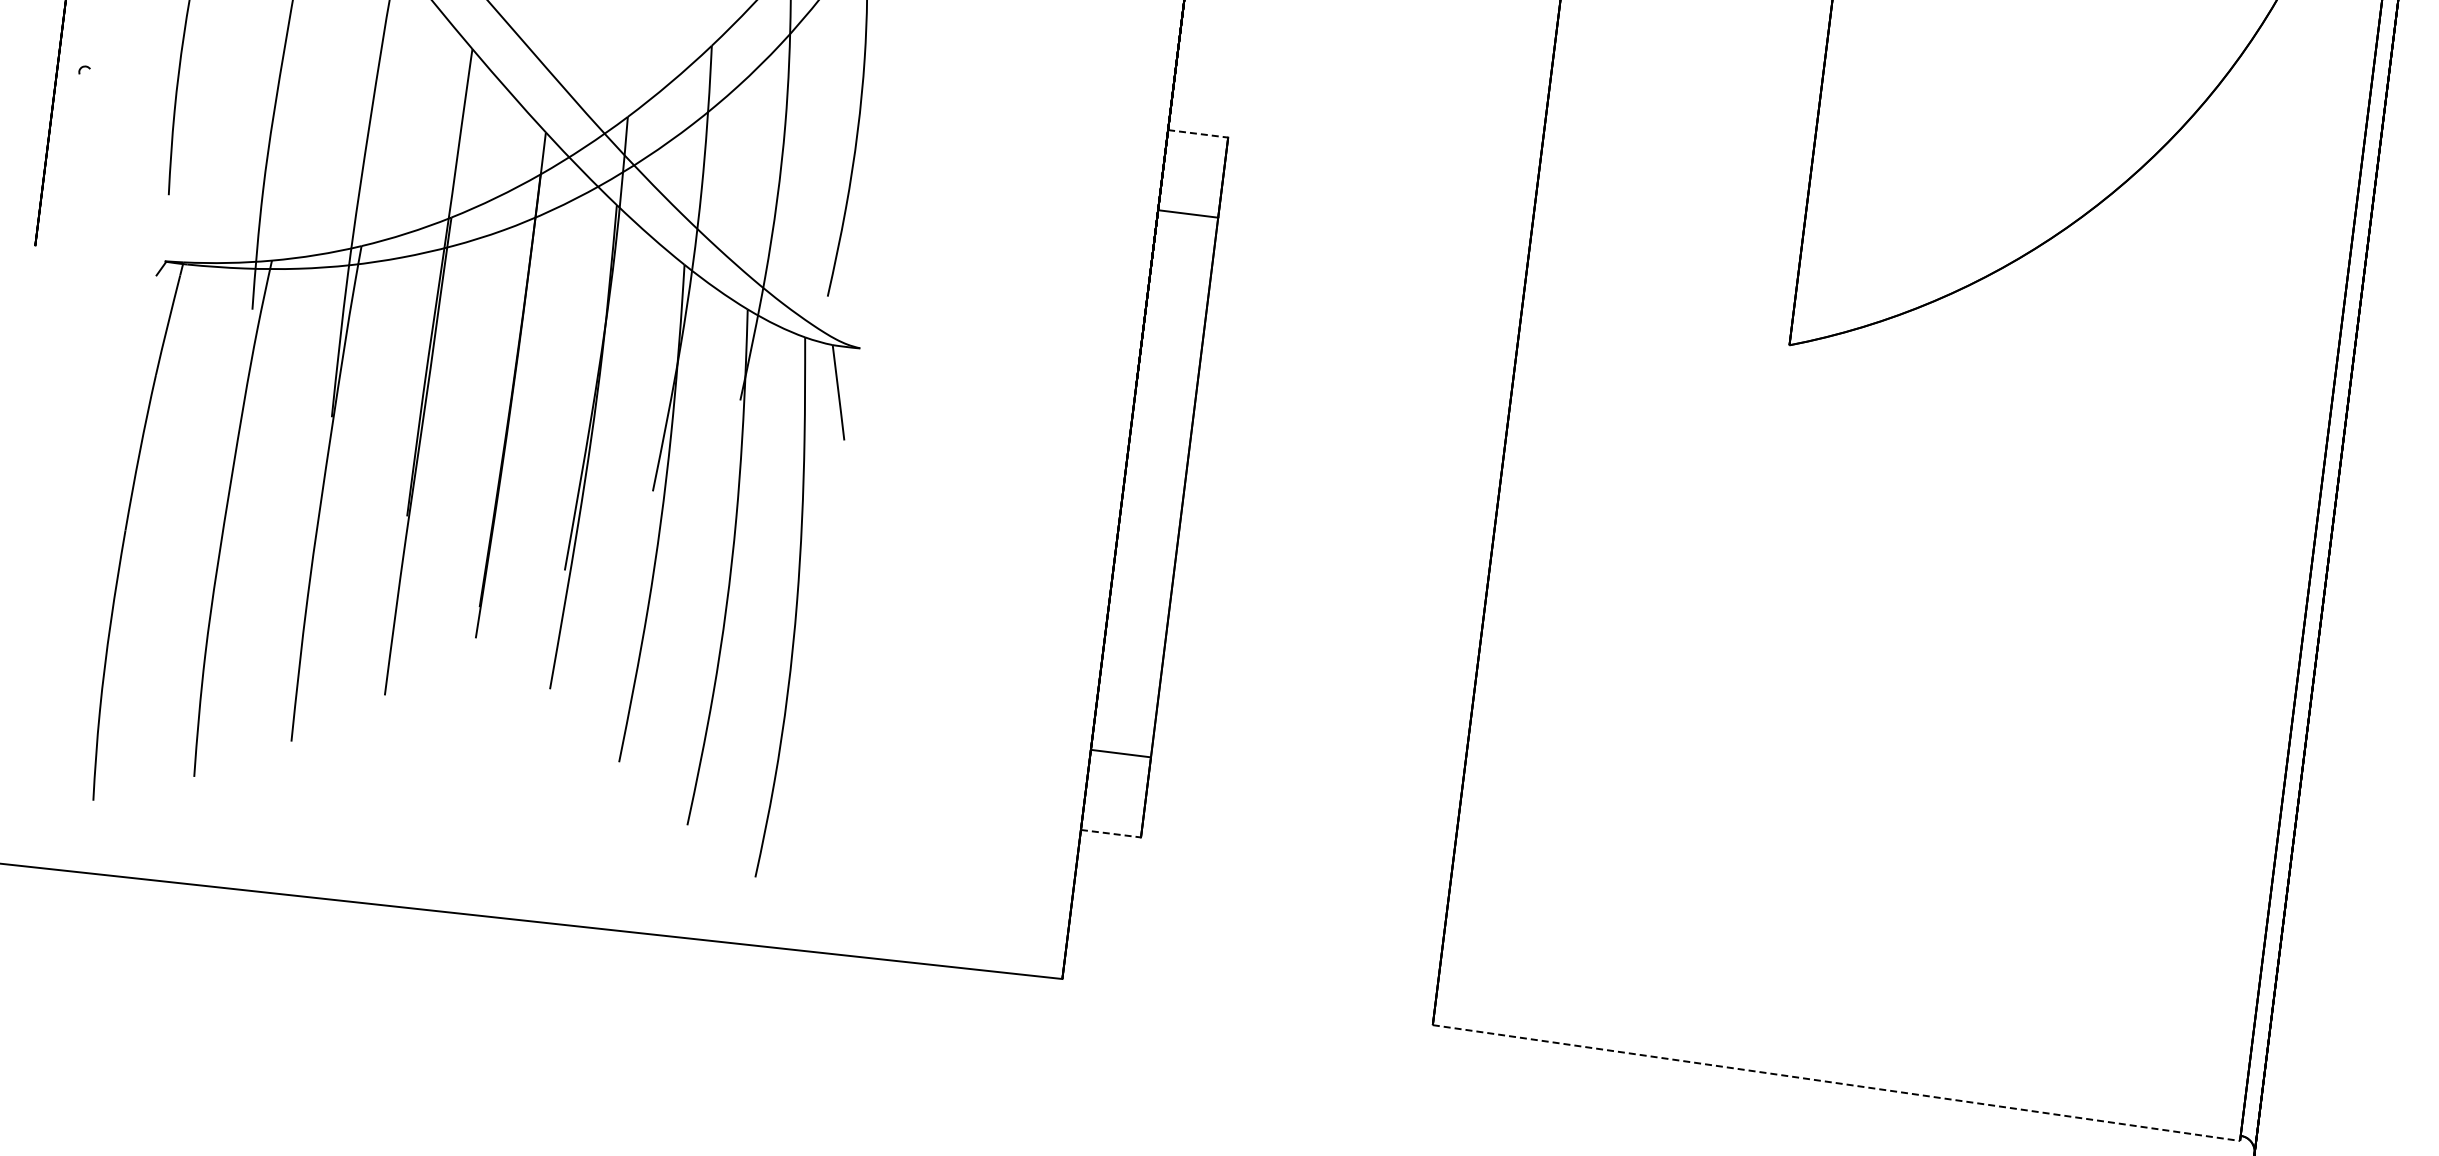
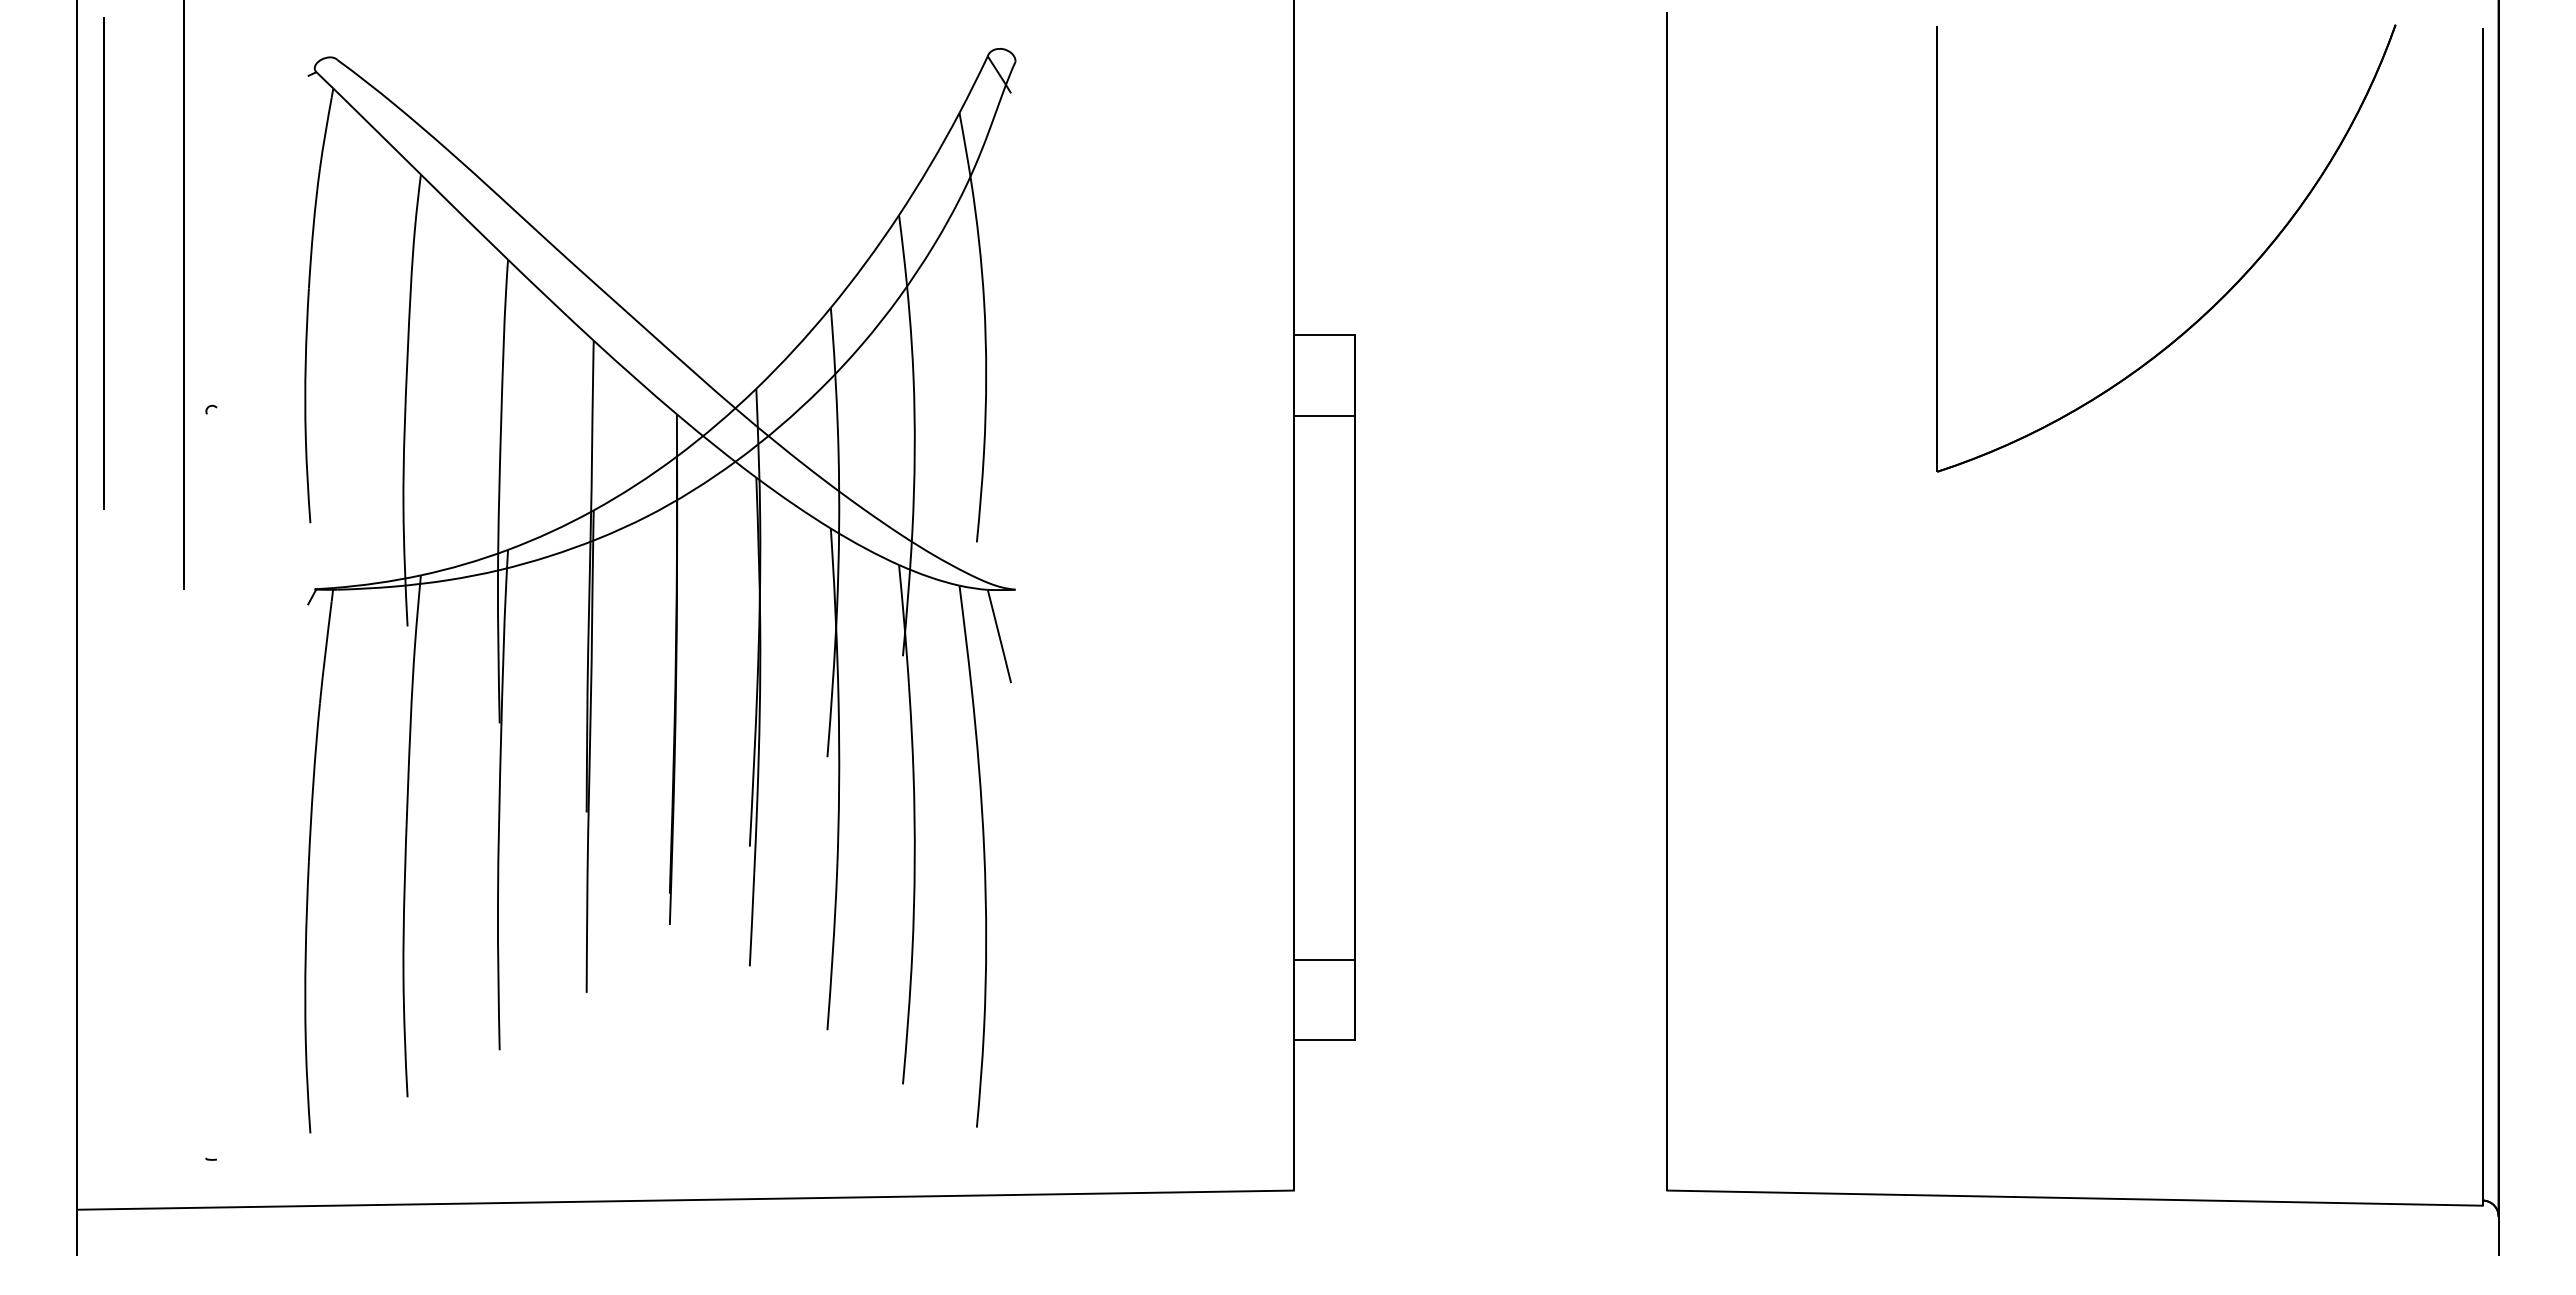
line: (1198, 134) -> (1324, 335), dashed -> solid
line: (1111, 833) -> (1324, 1040), dashed -> solid
line: (1836, 1083) -> (2075, 1198), dashed -> solid

